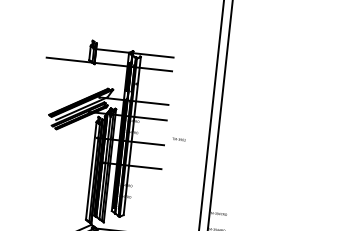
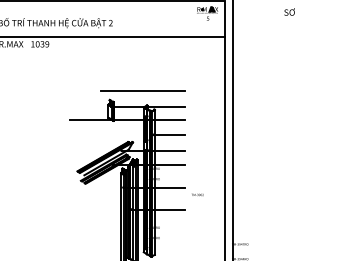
line: (129, 35) -> (142, 91), added
line: (152, 85) -> (168, 134), added
text: (178, 139) -> (197, 194), moved

